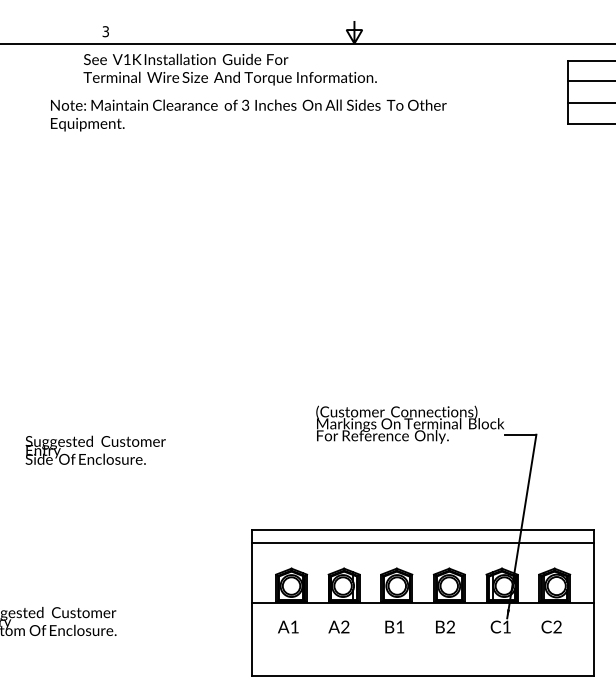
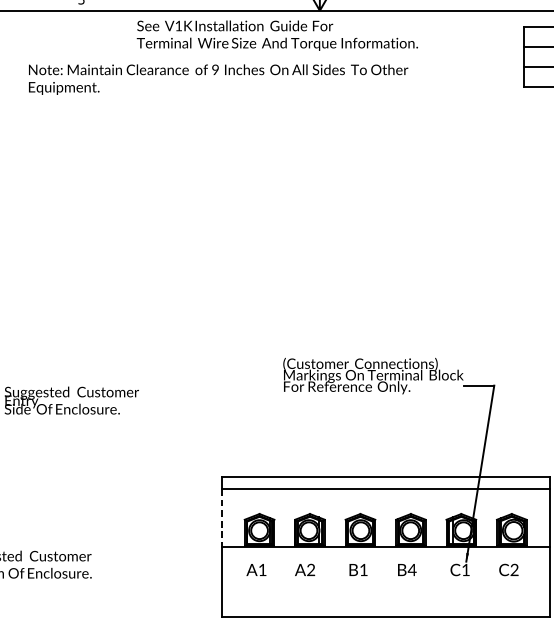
text: (229, 69) -> (276, 35), moved
text: (245, 105) -> (215, 70), 3 -> 9
line: (252, 573) -> (222, 518), solid -> dashed
text: (450, 626) -> (411, 569), B2 -> B4

